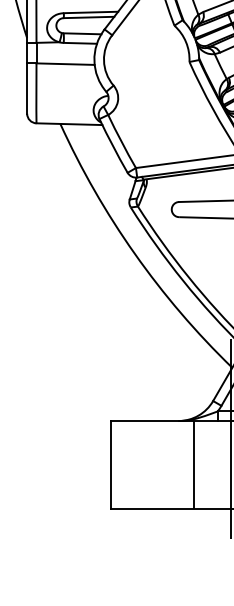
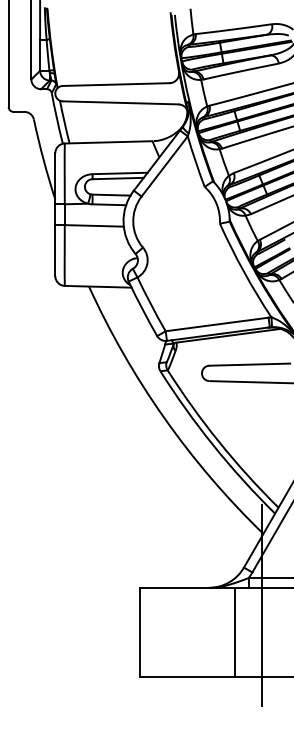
line: (193, 465) -> (235, 632), moved

